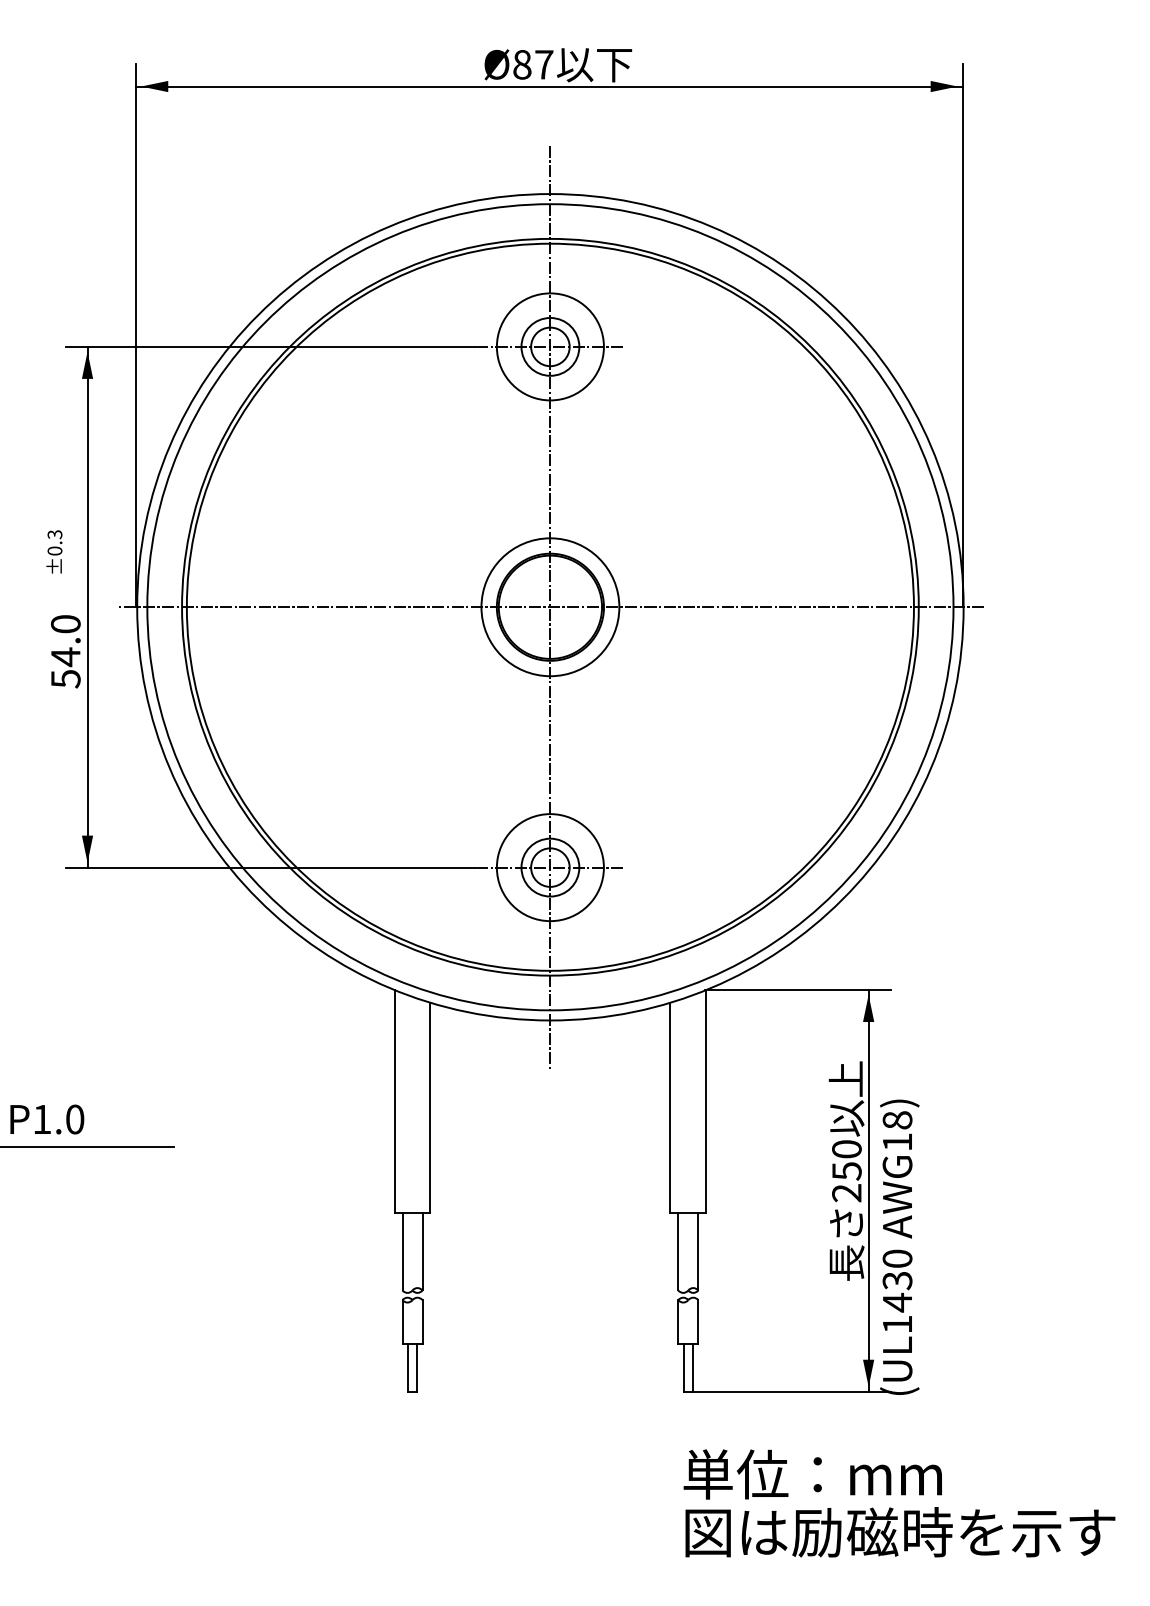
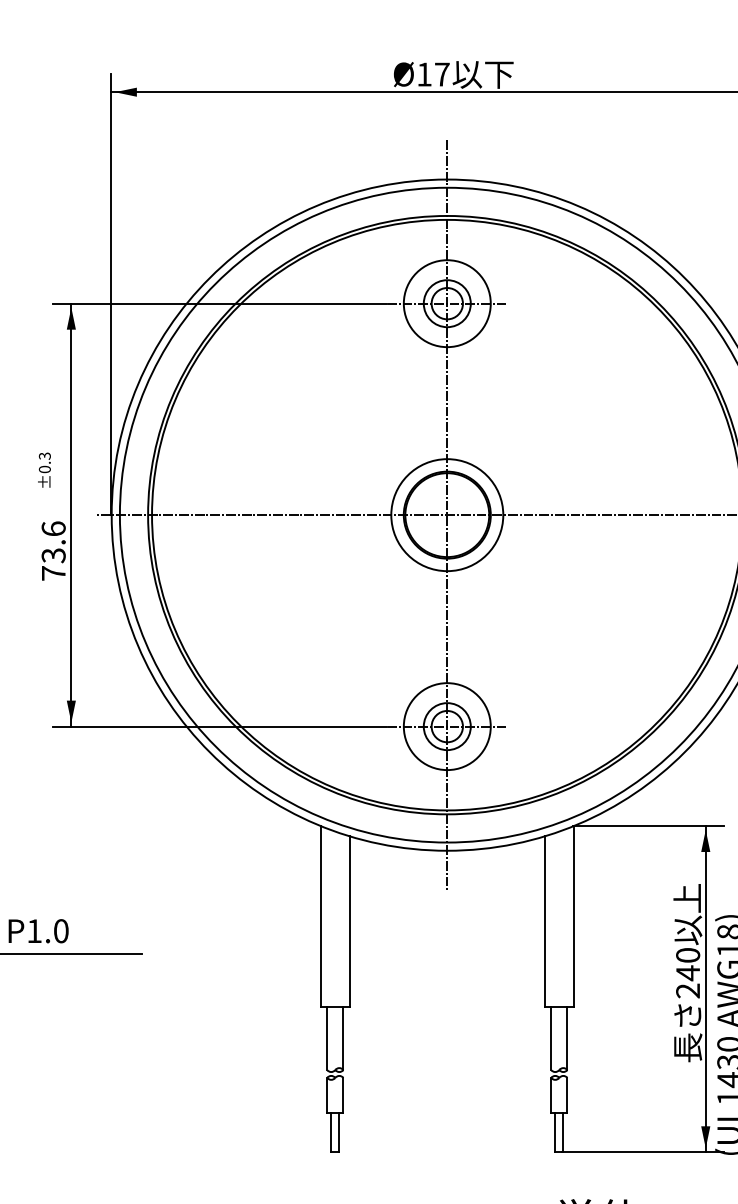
text: (522, 64) -> (424, 74), Ø87 -> Ø17
text: (65, 651) -> (53, 551), 54.0 -> 73.6
text: (846, 1171) -> (687, 973), 250 -> 240

